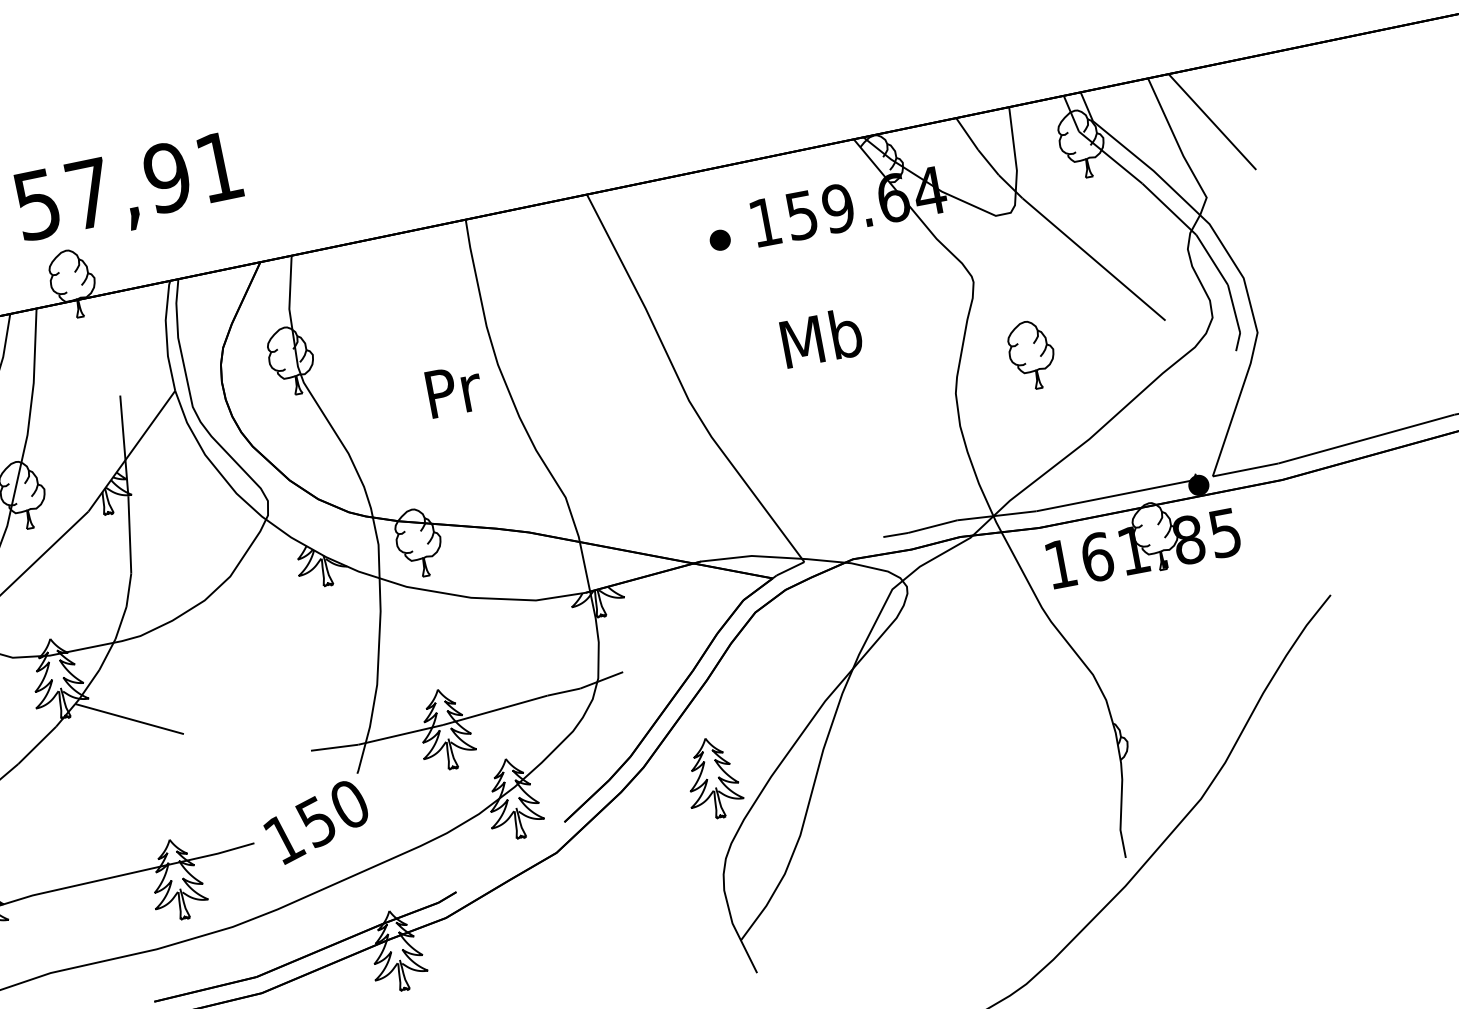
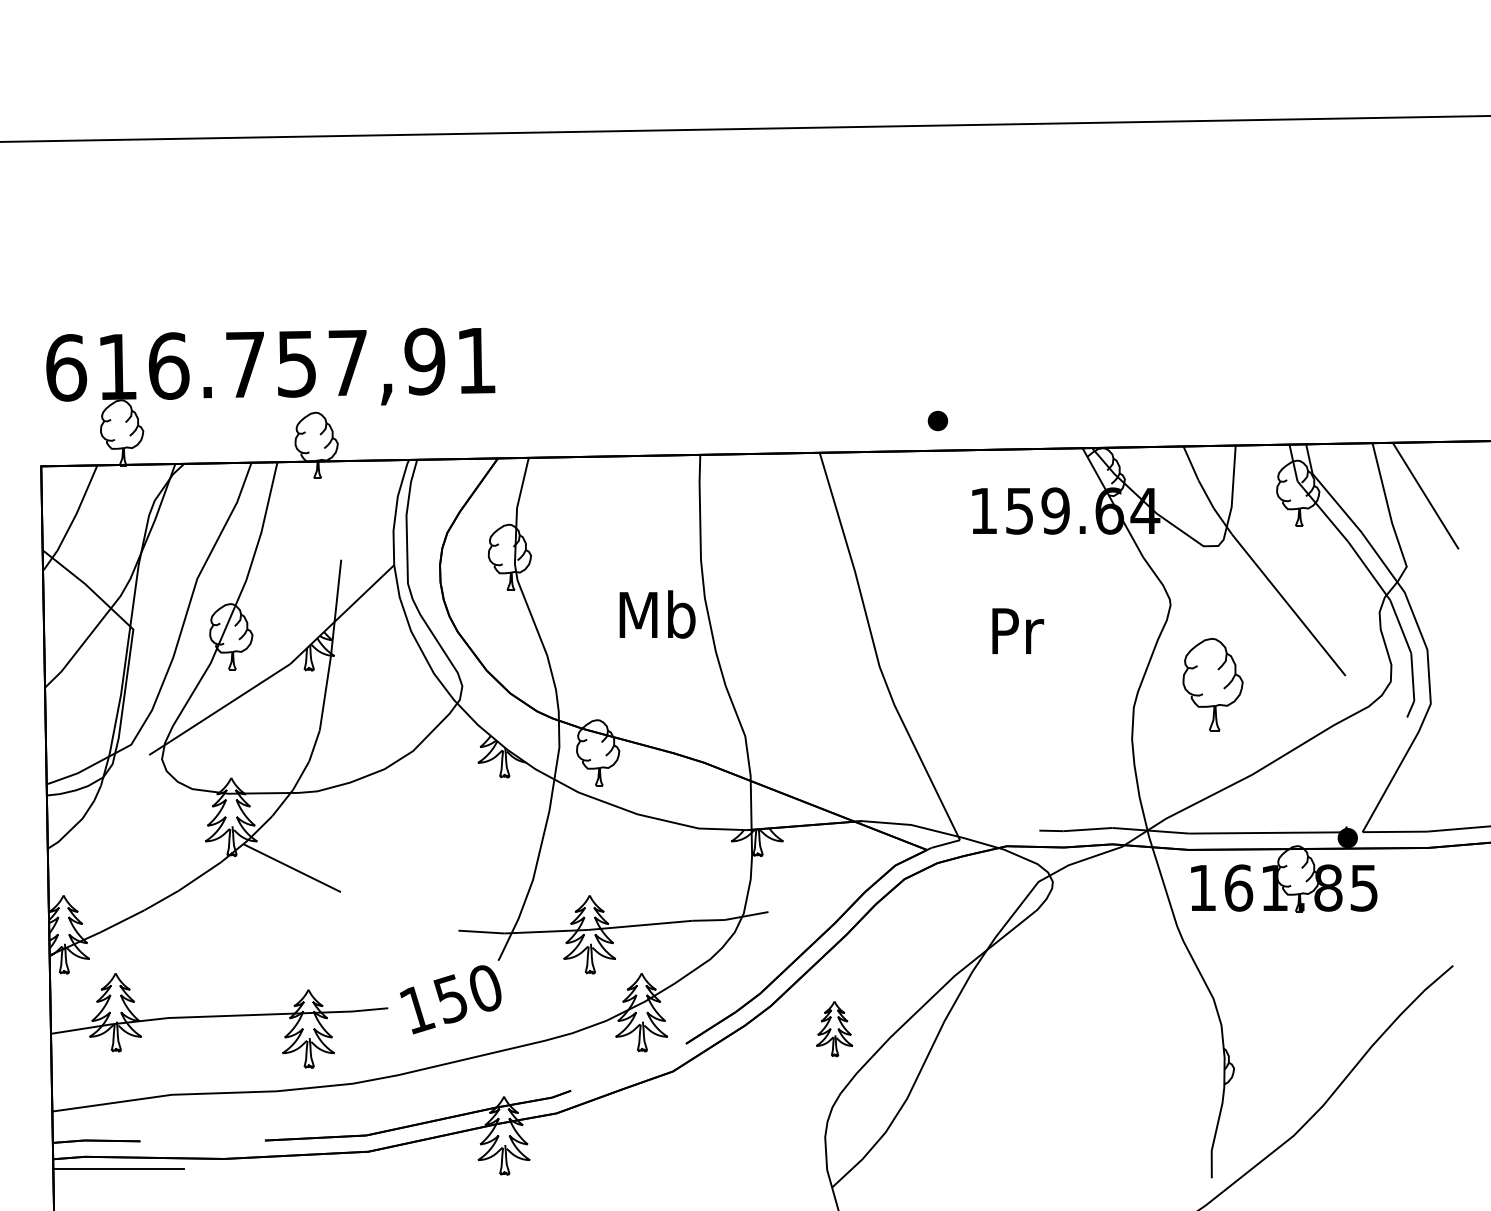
part: (719, 239) -> (937, 420), moved
text: (821, 337) -> (1016, 630), Mb -> Pr
part: (1031, 354) -> (1212, 684), size x1.4
text: (452, 390) -> (657, 614), Pr -> Mb
part: (712, 778) -> (834, 1028), size x0.7

